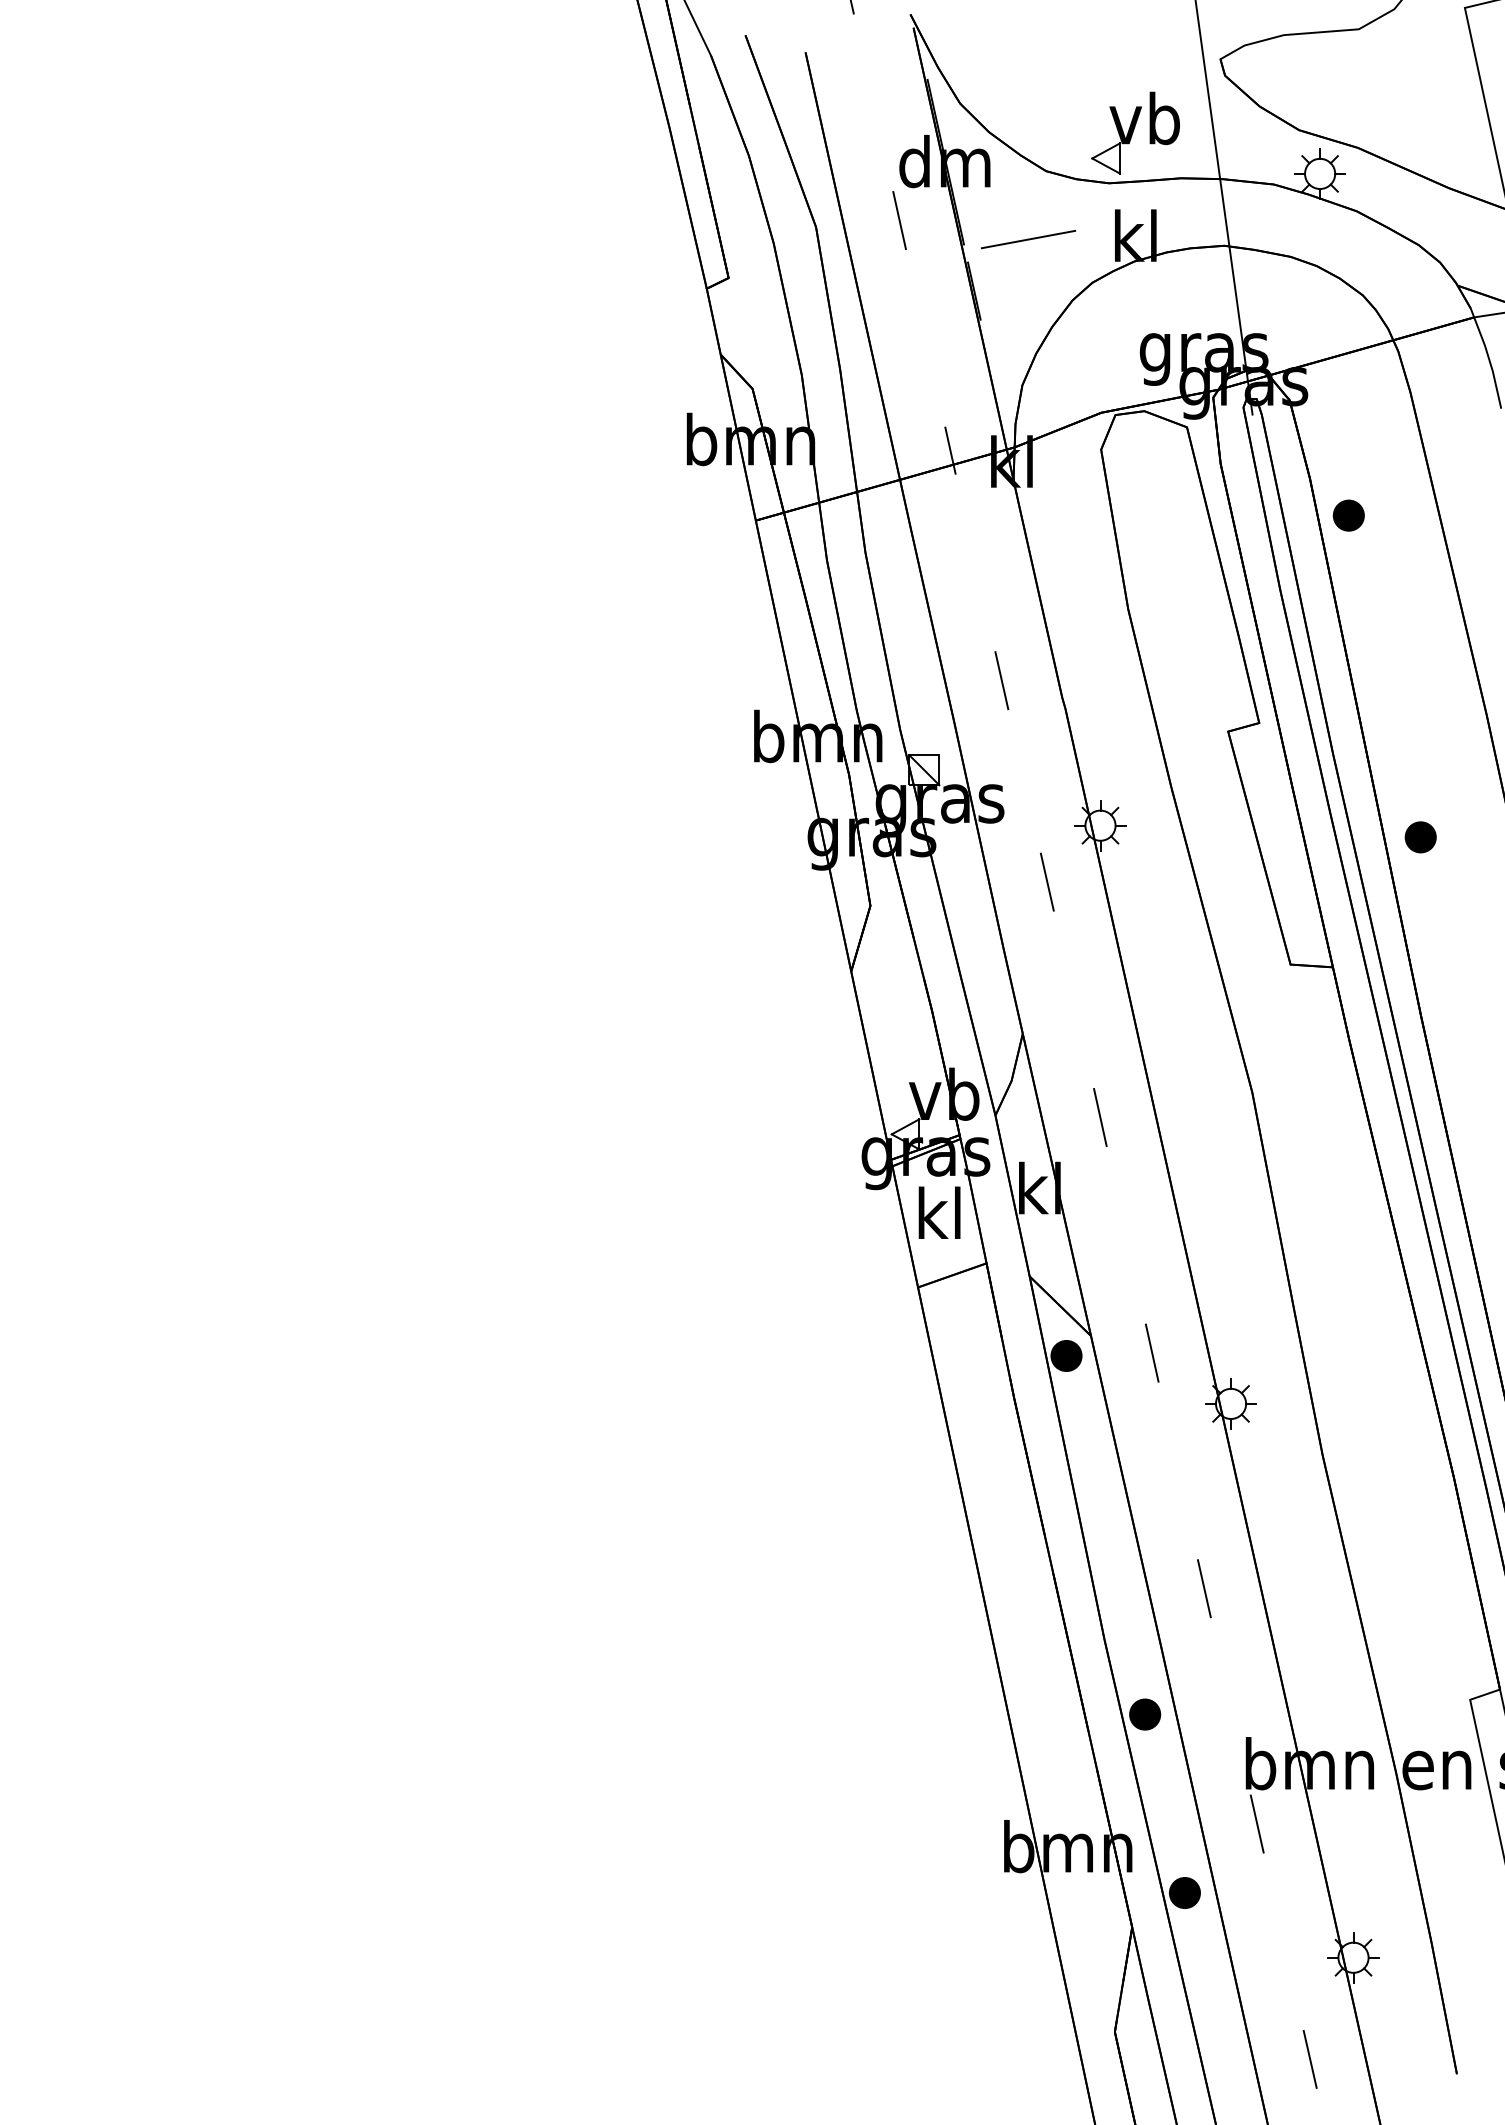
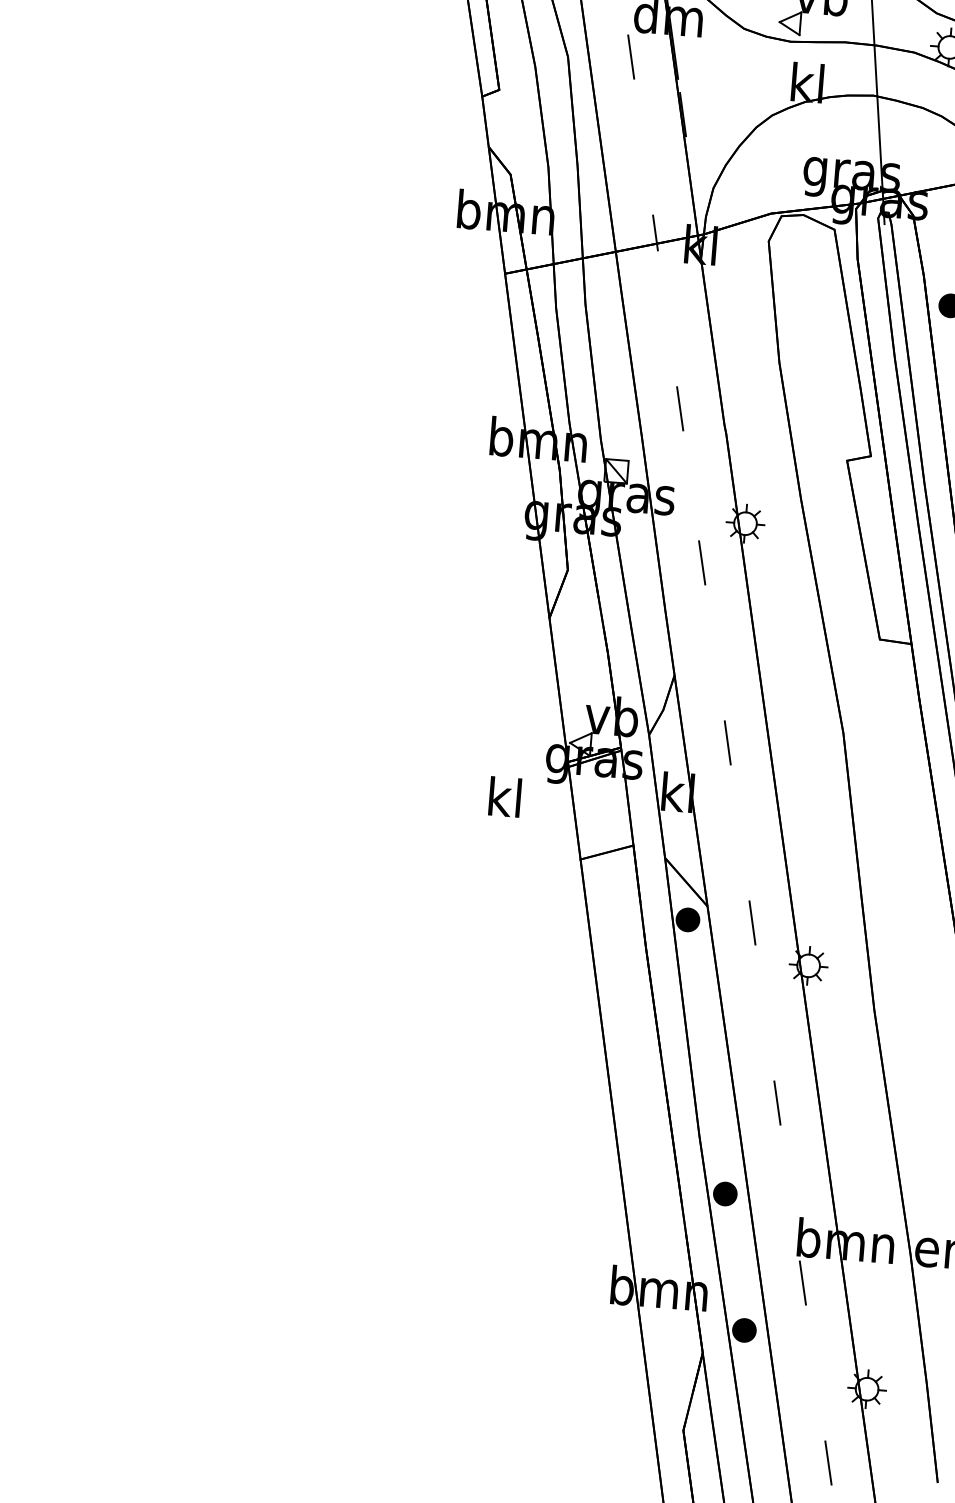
line: (1028, 239) -> (726, 79), removed
text: (939, 1212) -> (505, 796), moved

